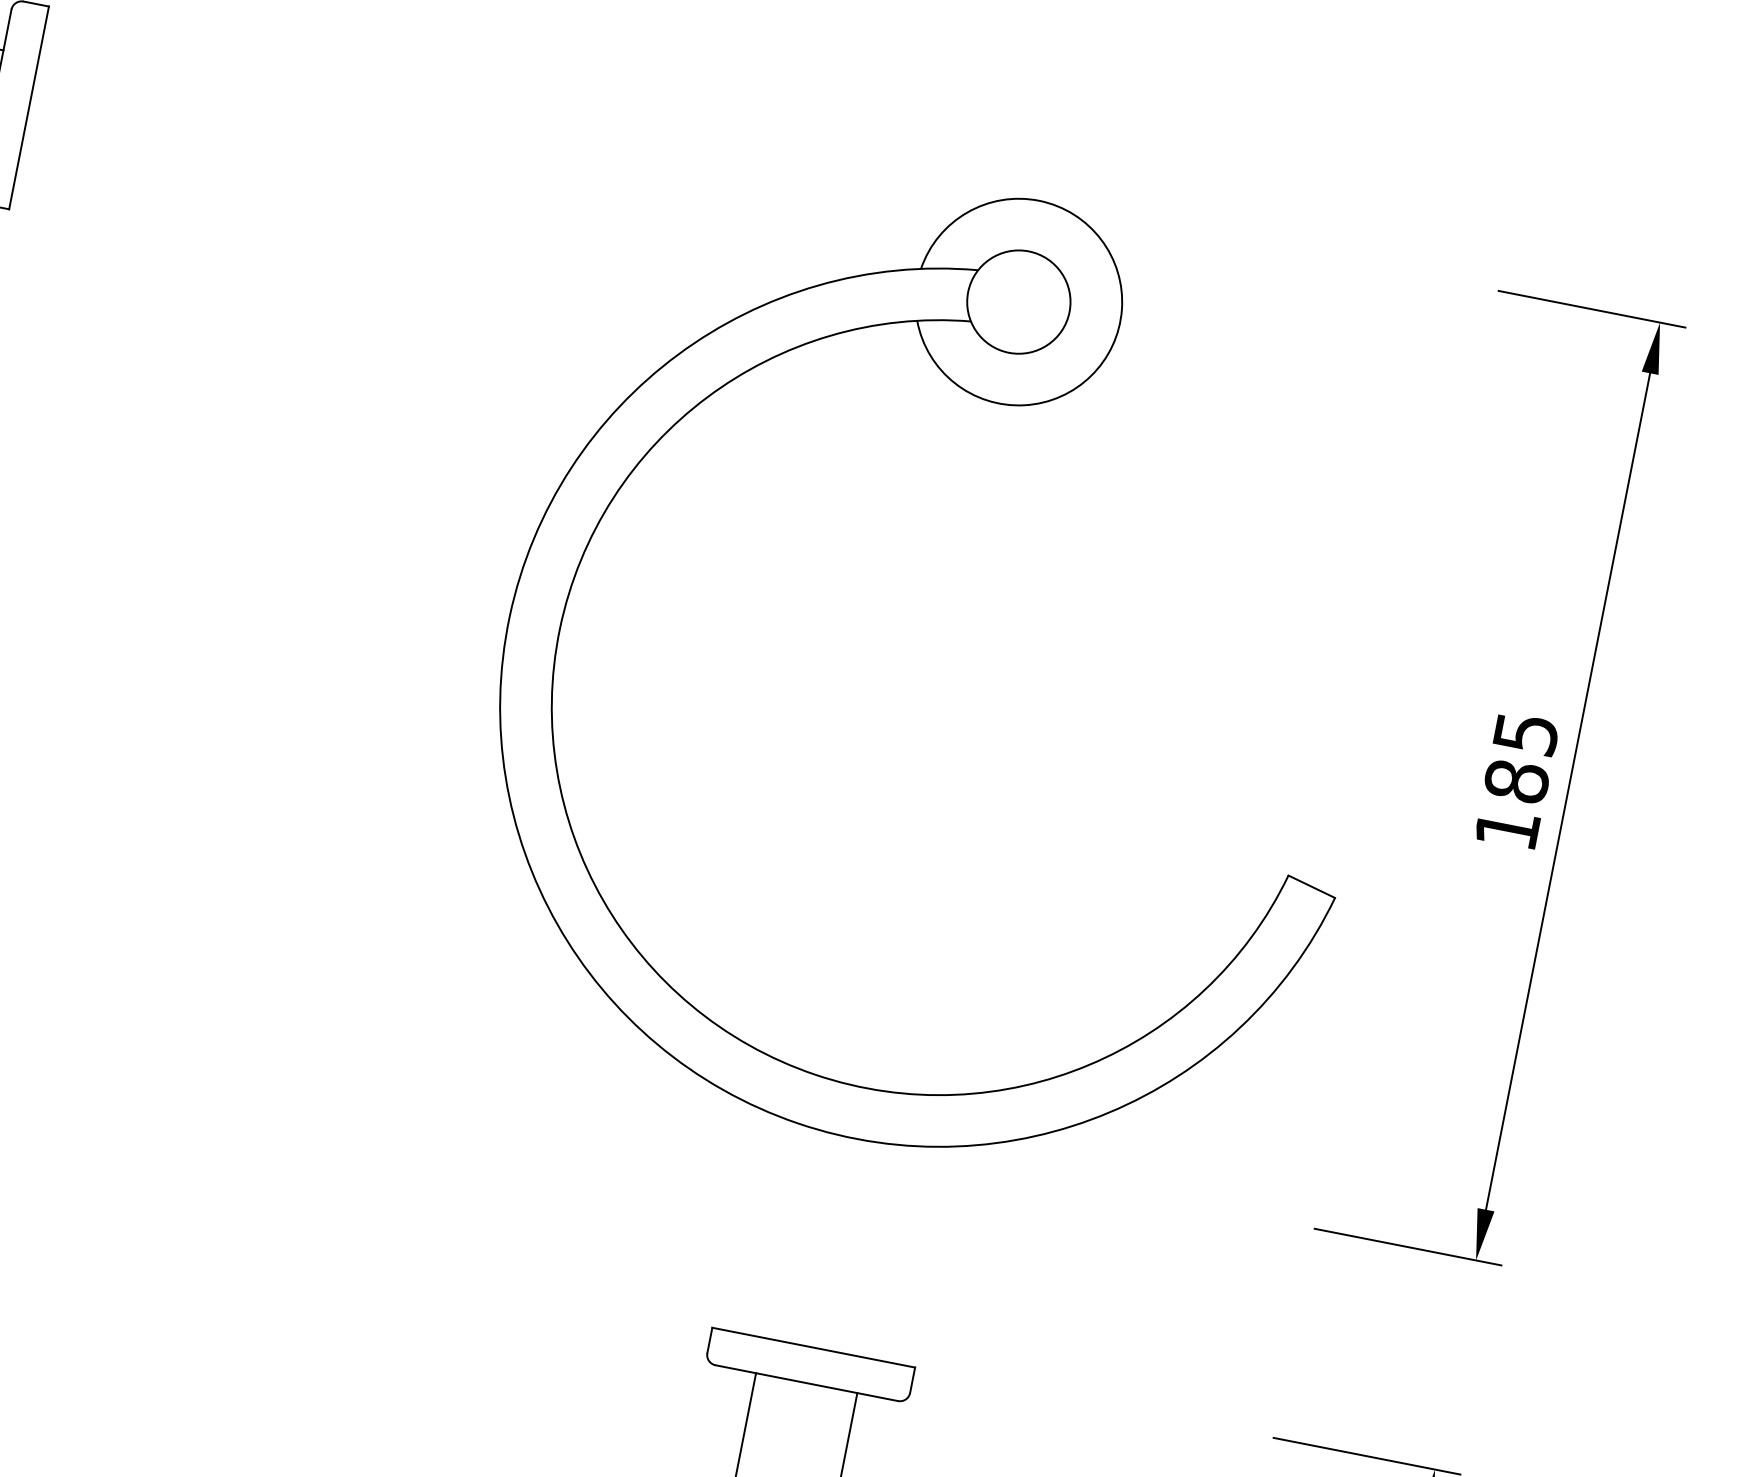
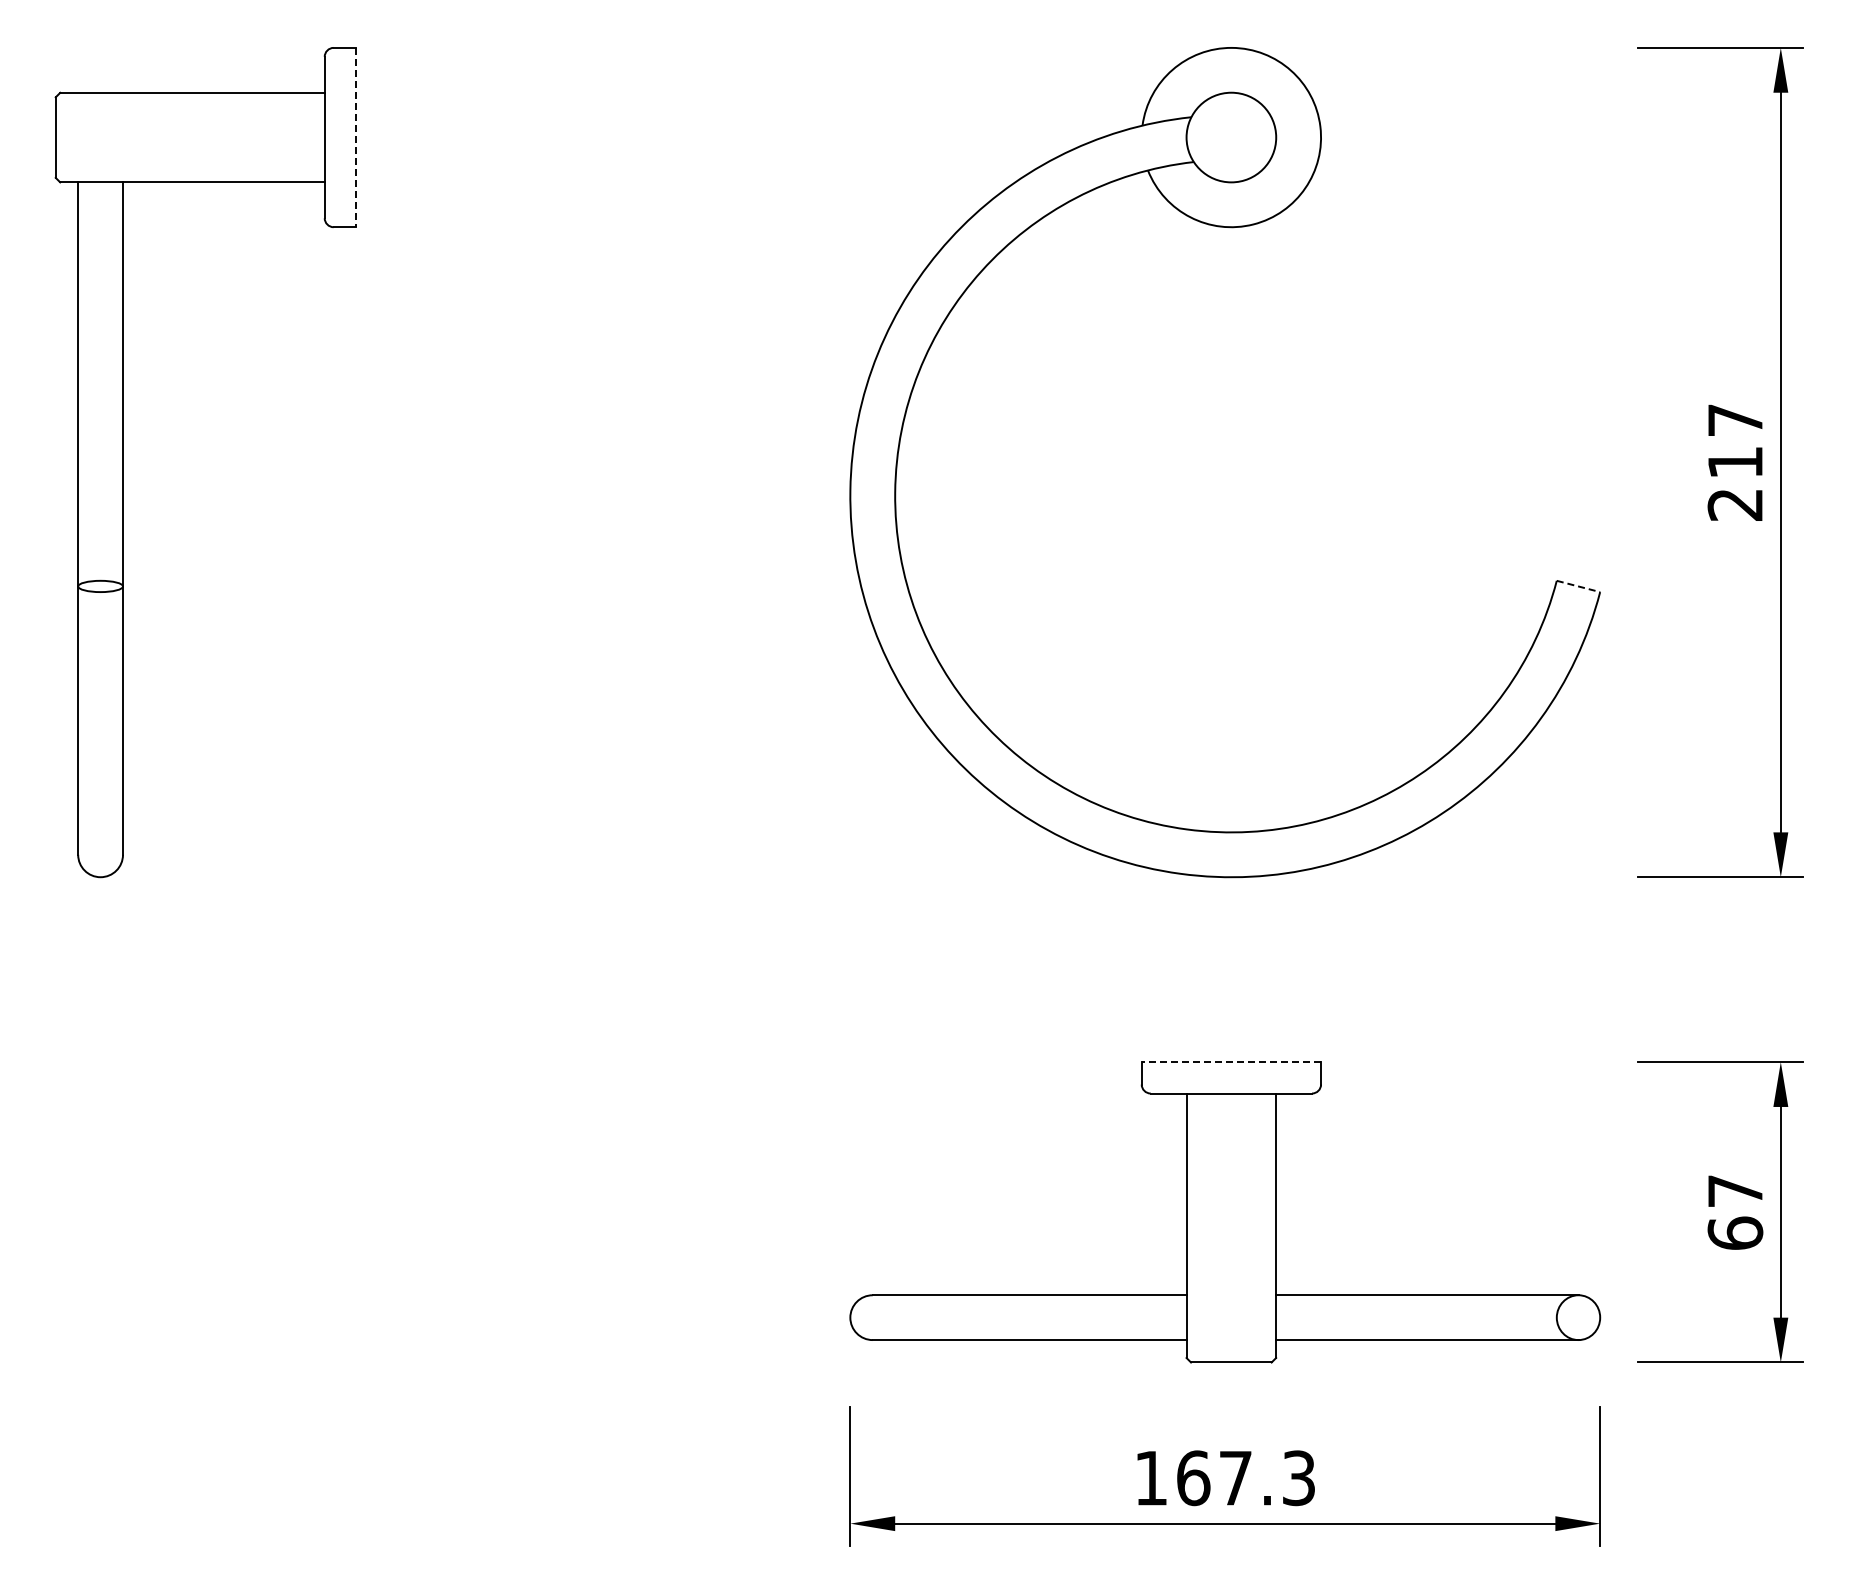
line: (29, 107) -> (356, 137), solid -> dashed
text: (1516, 781) -> (1735, 462), 185 -> 217
line: (1311, 886) -> (1578, 586), solid -> dashed
line: (813, 1348) -> (1231, 1062), solid -> dashed

